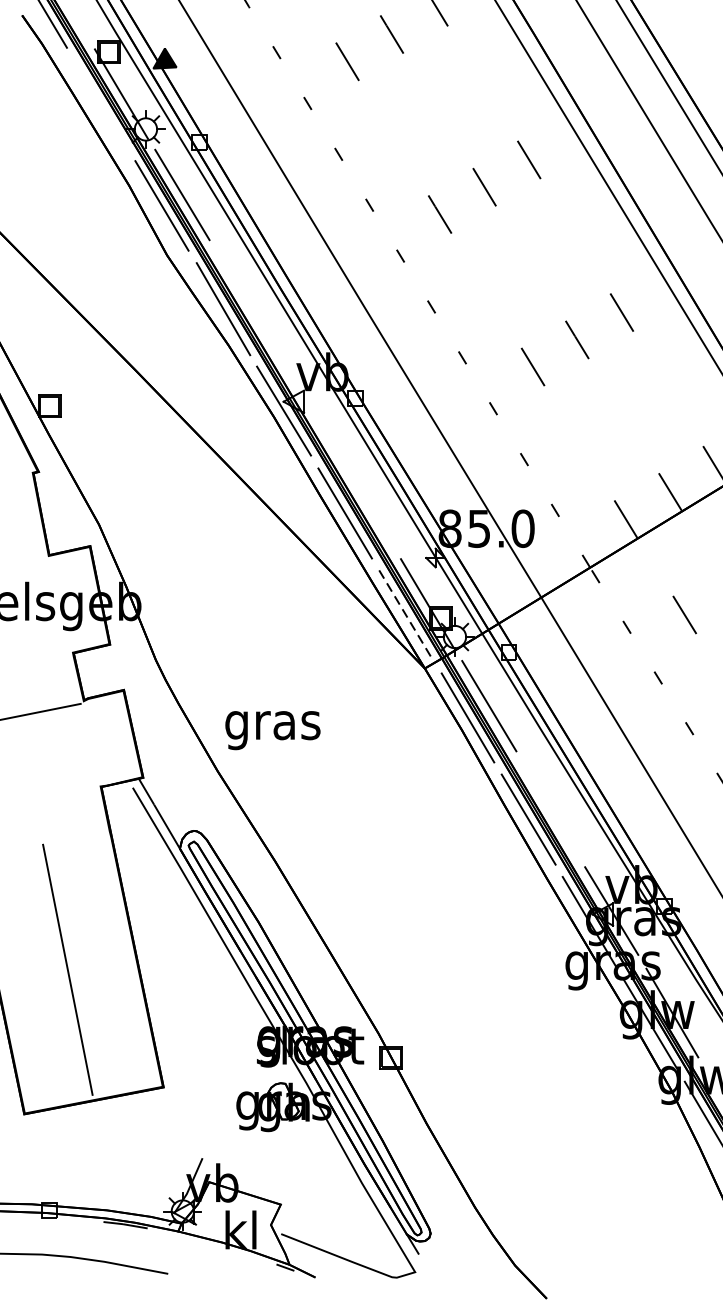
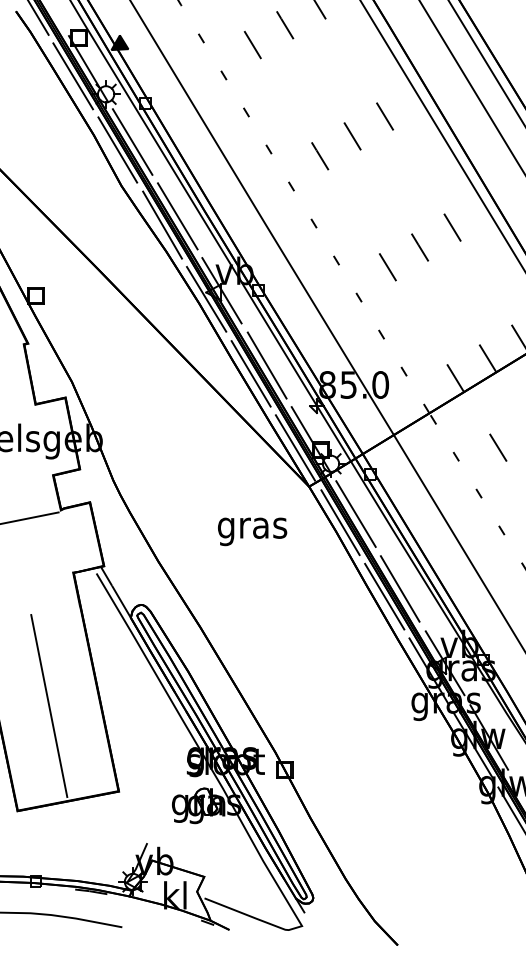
line: (101, 104) -> (73, 76), added
line: (244, 297) -> (177, 216), added
line: (304, 398) -> (221, 290), added
line: (366, 501) -> (266, 365), added
line: (406, 616) -> (295, 448), dashed -> solid
text: (272, 730) -> (252, 531), moved
line: (549, 808) -> (399, 588), added

